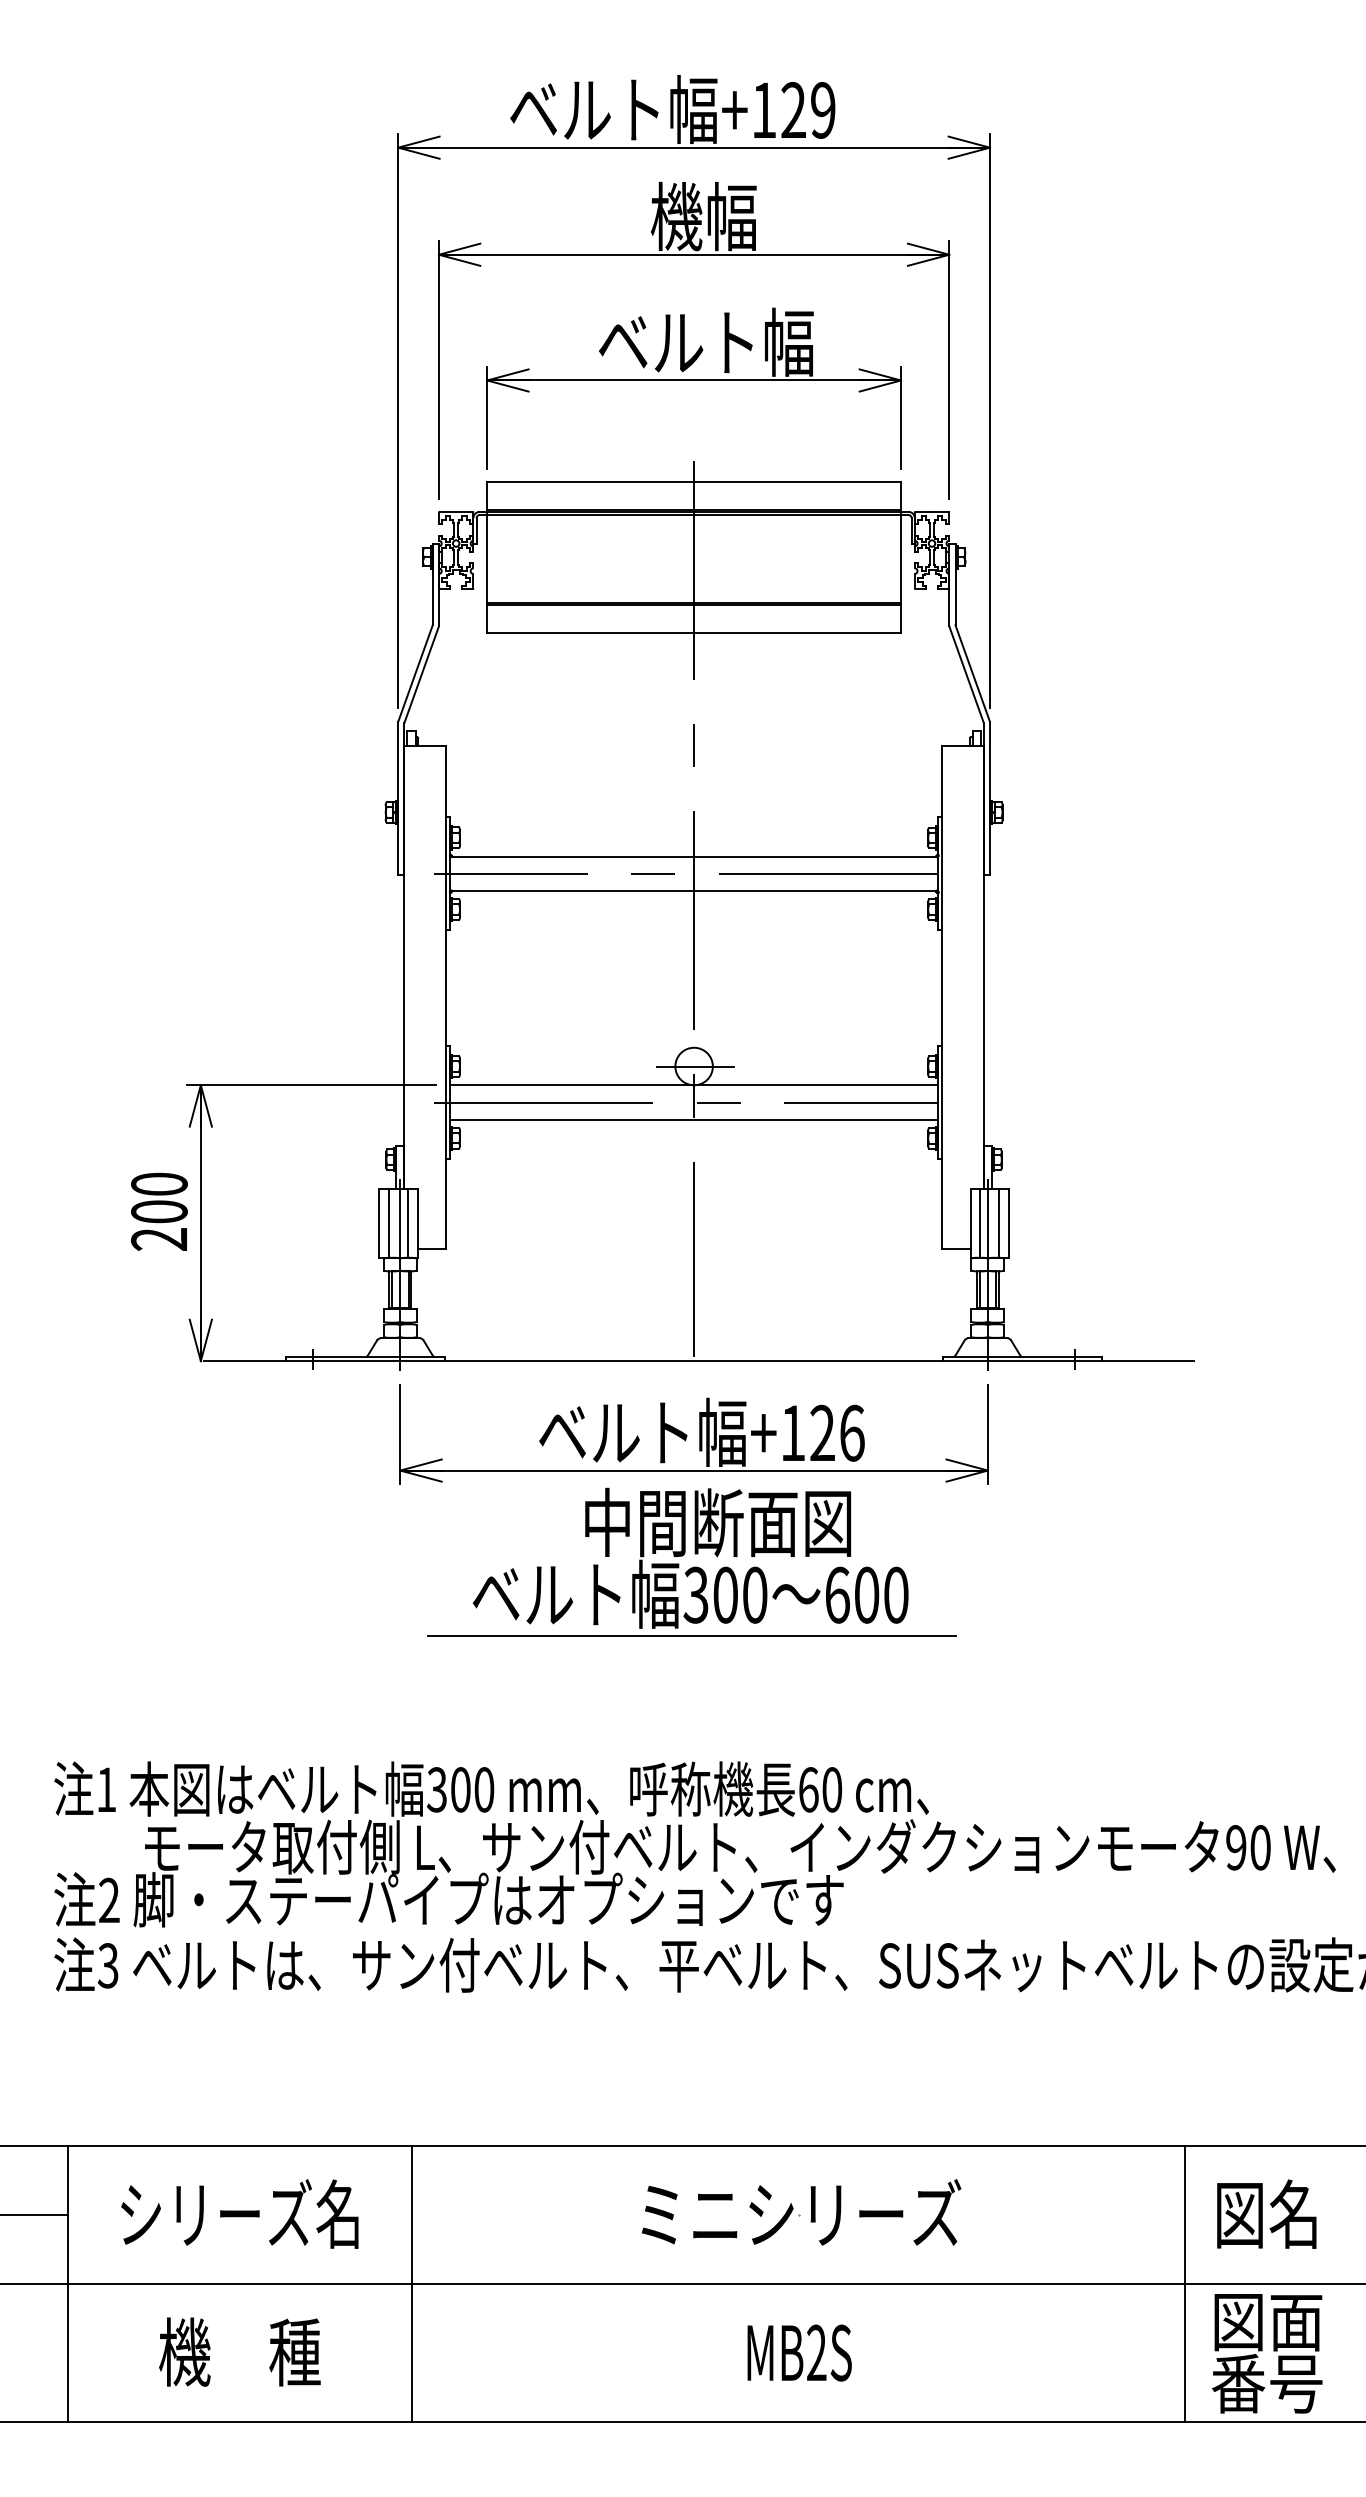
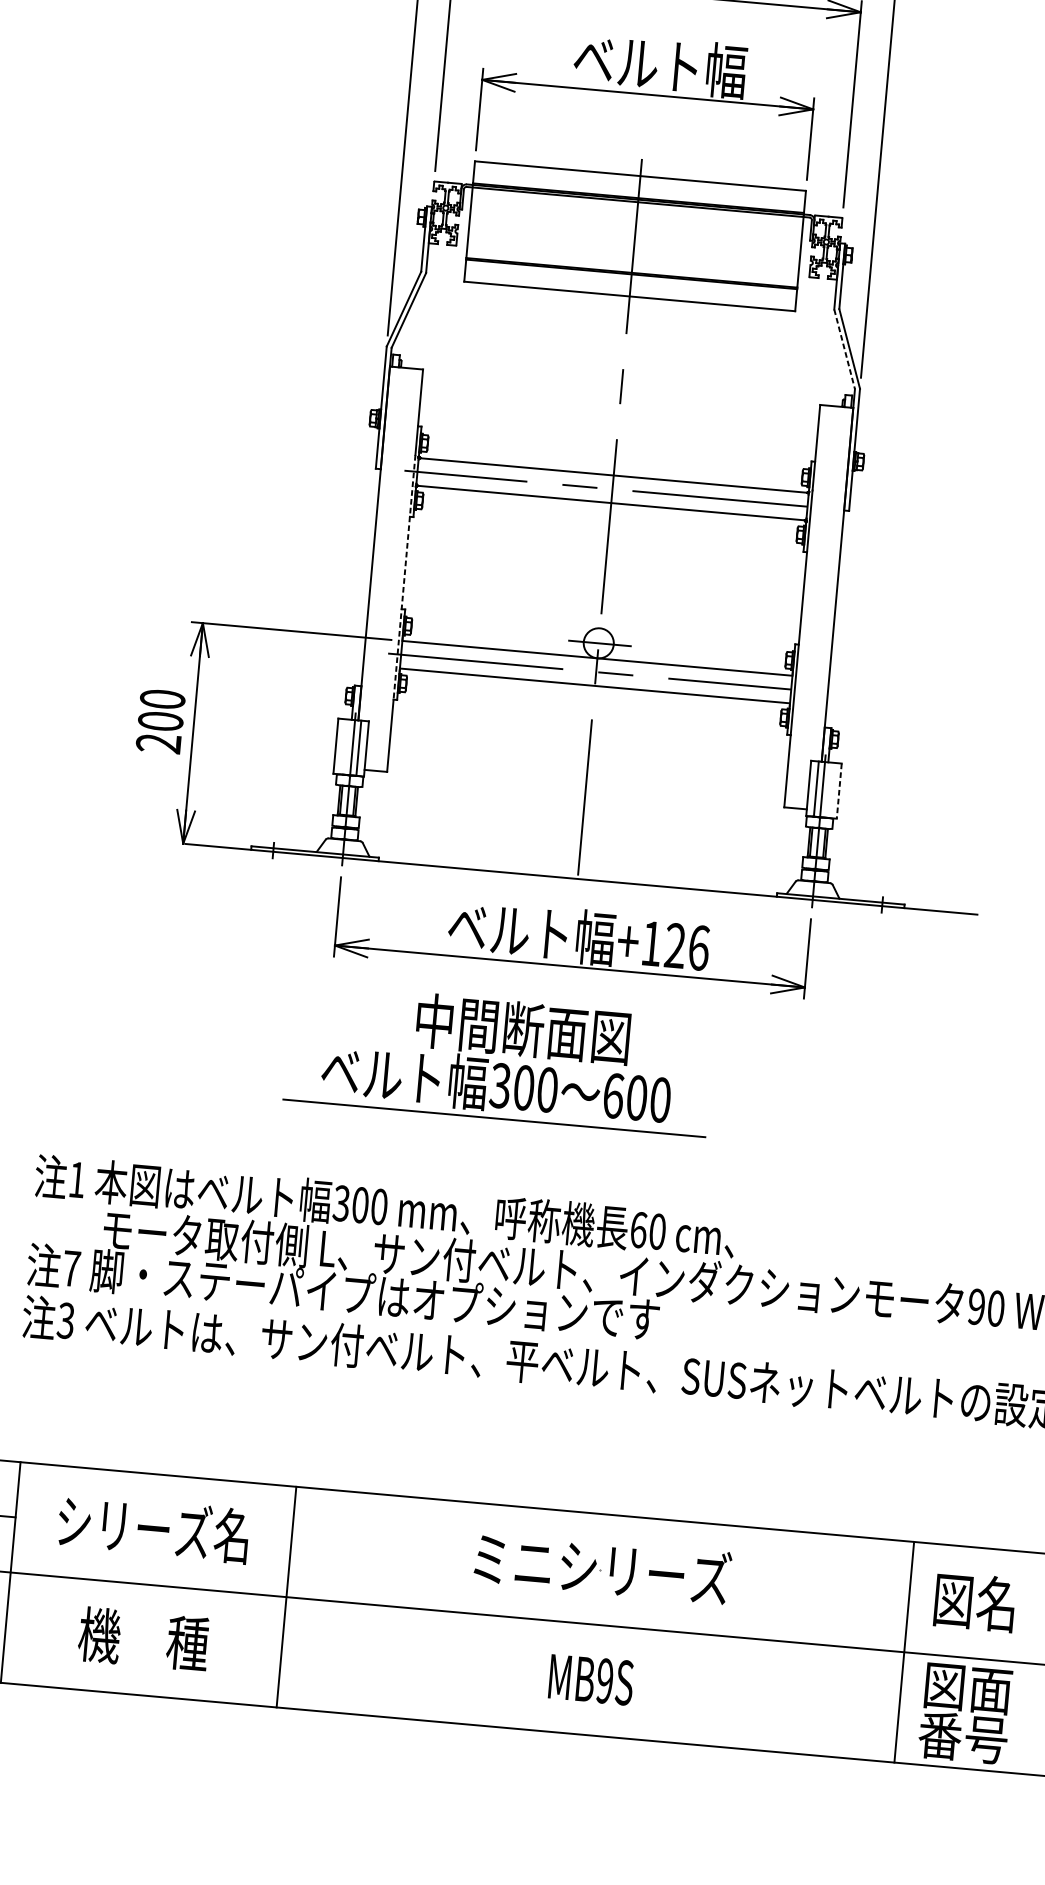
line: (966, 675) -> (844, 350), solid -> dashed
line: (445, 1006) -> (404, 577), solid -> dashed
line: (389, 1222) -> (344, 746), removed
line: (999, 1222) -> (831, 789), removed
line: (1008, 1223) -> (839, 791), solid -> dashed
part: (691, 1561) -> (499, 1058), moved
text: (109, 1899) -> (71, 1267), 2 -> 7
text: (816, 2353) -> (604, 1681), MB2S -> MB9S

